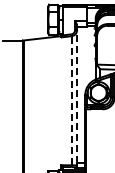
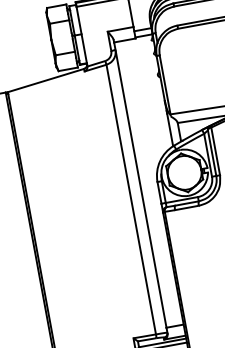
line: (77, 94) -> (141, 184), dashed -> solid
line: (71, 100) -> (130, 199), dashed -> solid

